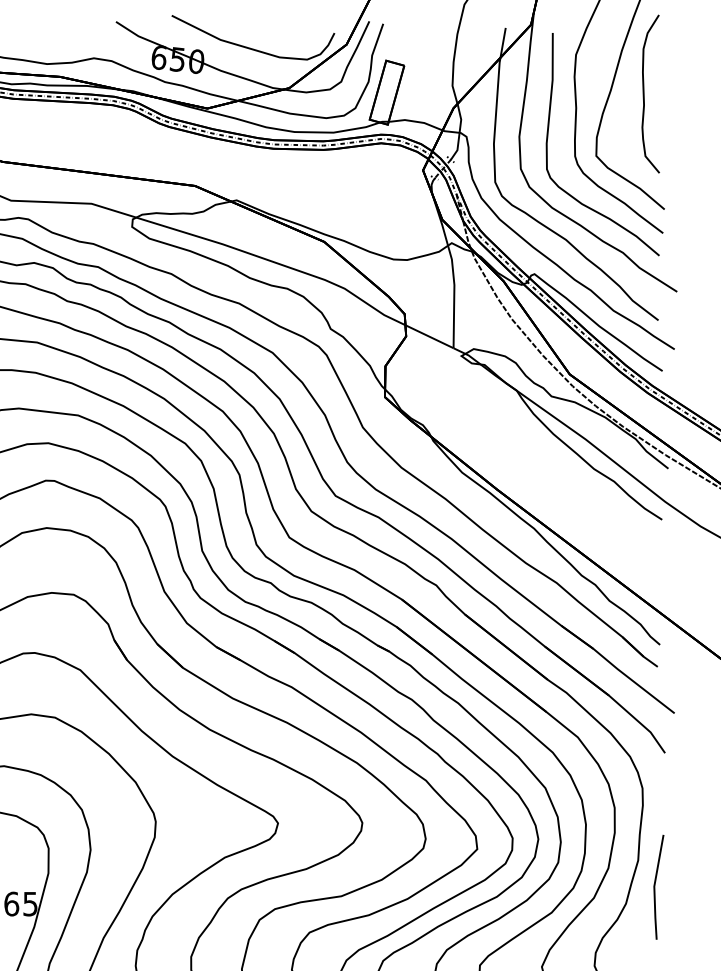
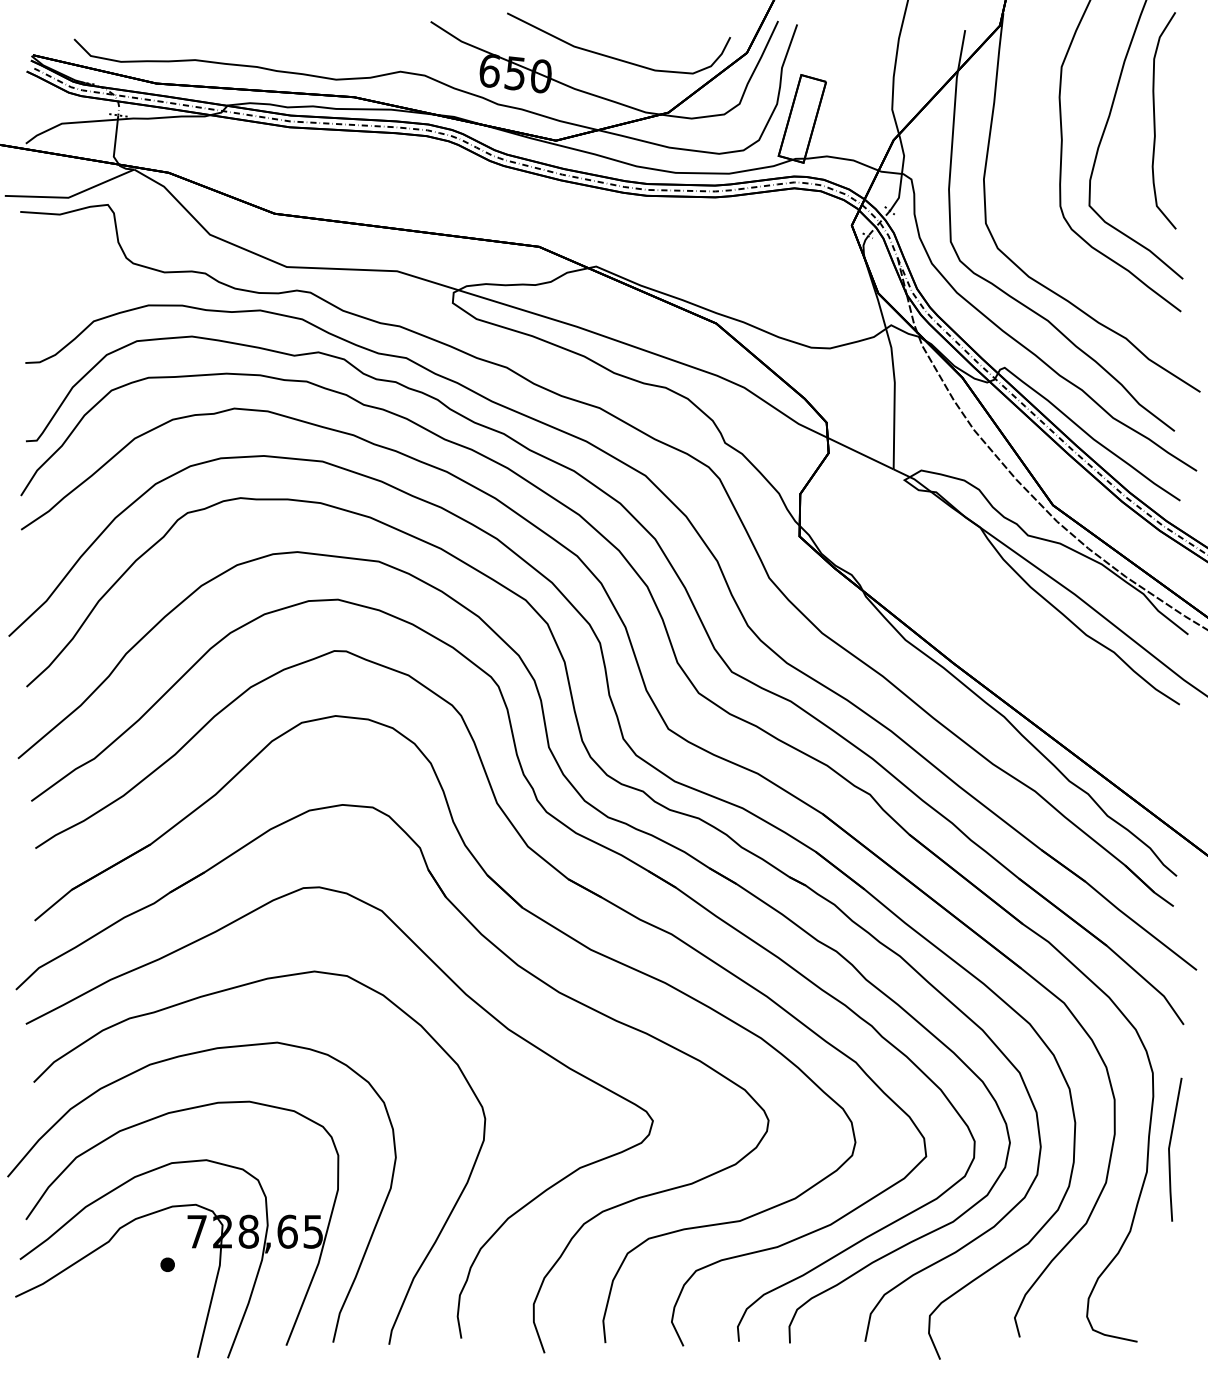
curve: (548, 137) -> (1023, 180), removed
line: (655, 885) -> (1170, 1147), moved

